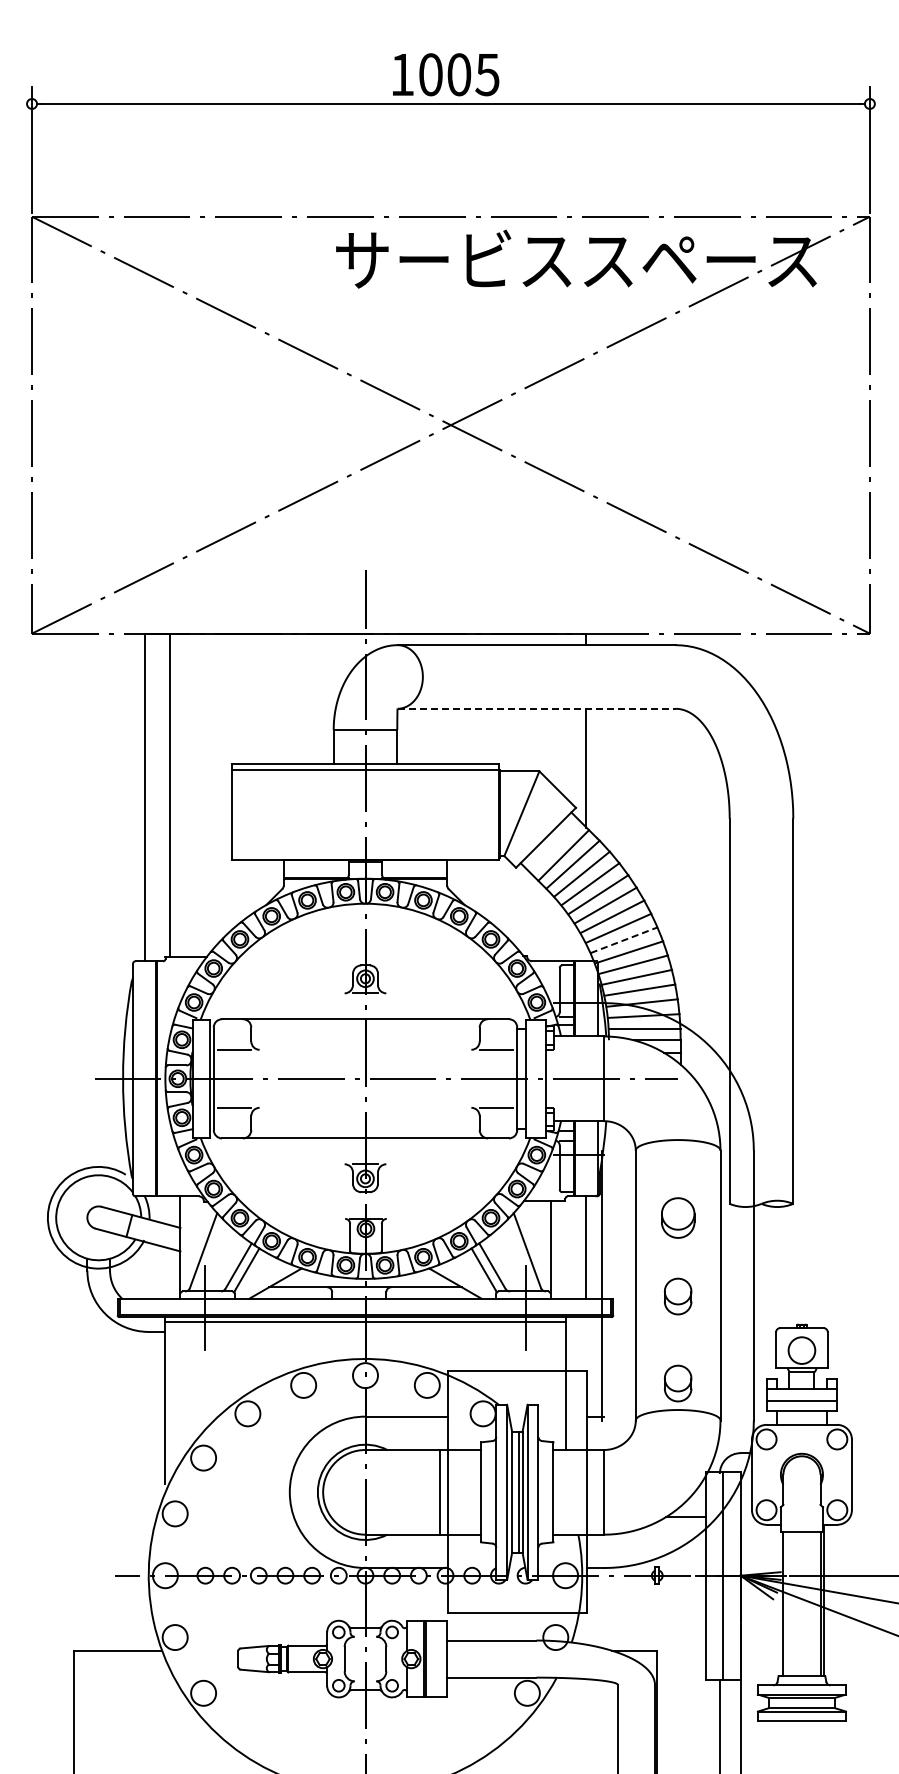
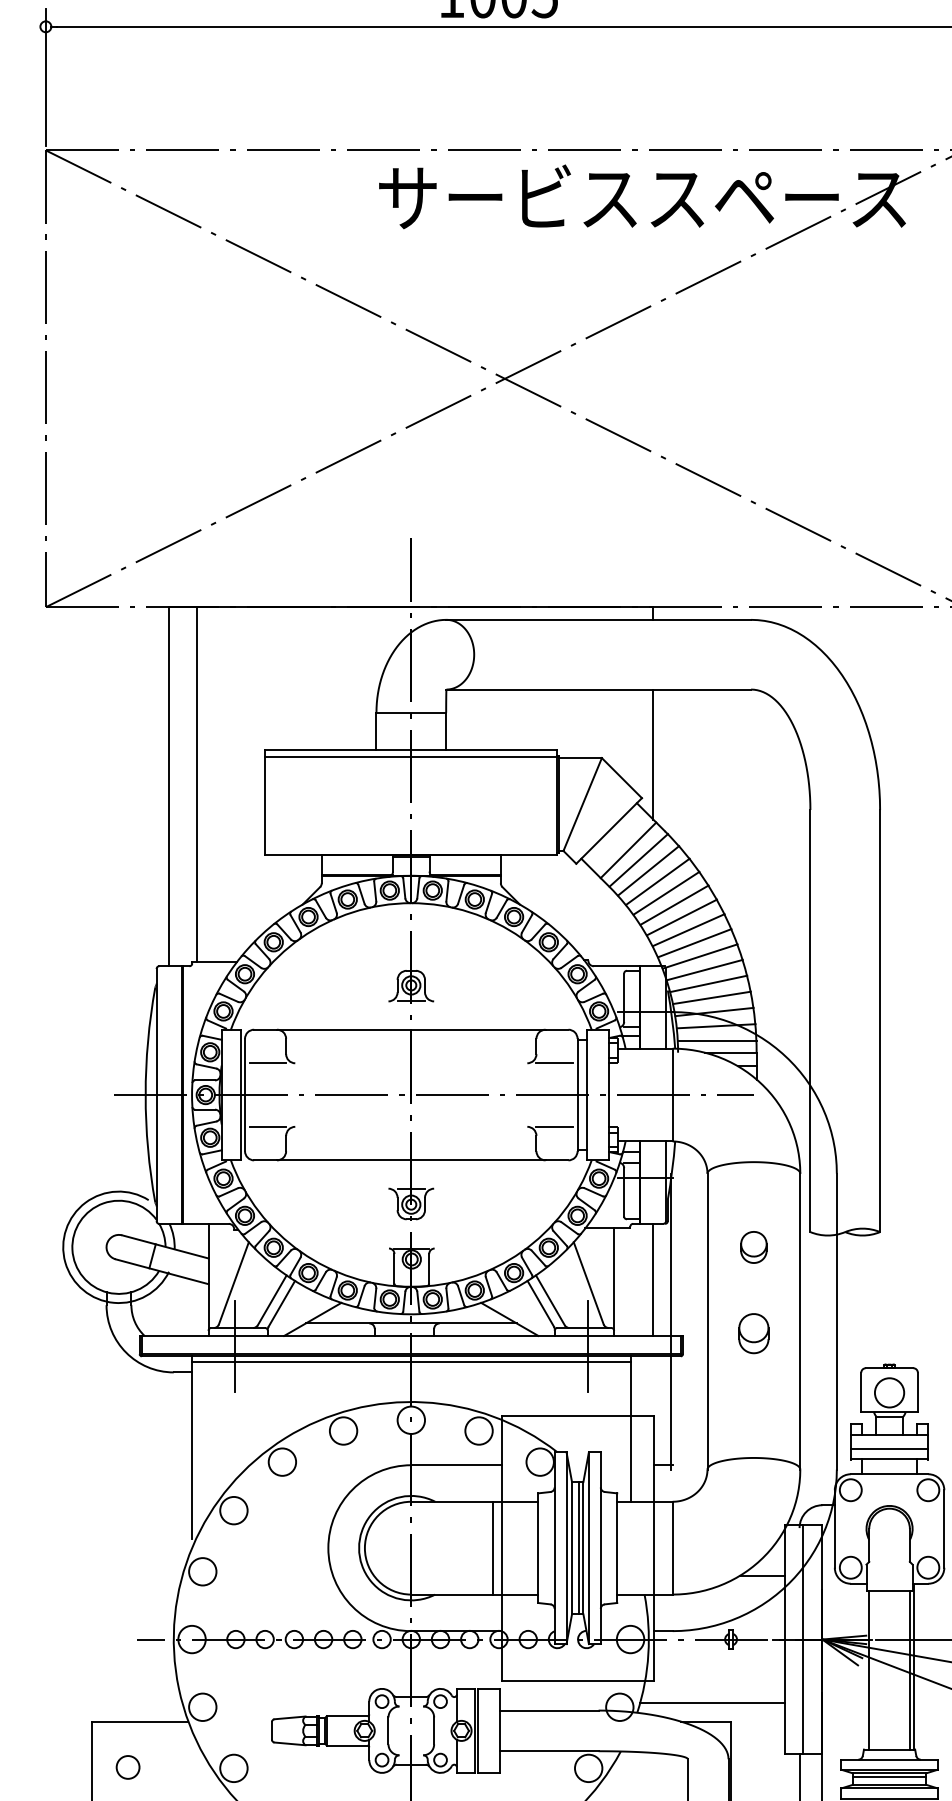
line: (536, 708) -> (598, 689), dashed -> solid
line: (624, 940) -> (695, 943), dashed -> solid
part: (677, 1217) -> (753, 1247), size x0.71
part: (677, 1383) -> (753, 1428), removed
line: (640, 1633) -> (712, 1702), added
circle: (106, 1692) -> (127, 1767), added
line: (801, 1701) -> (889, 1777), added

